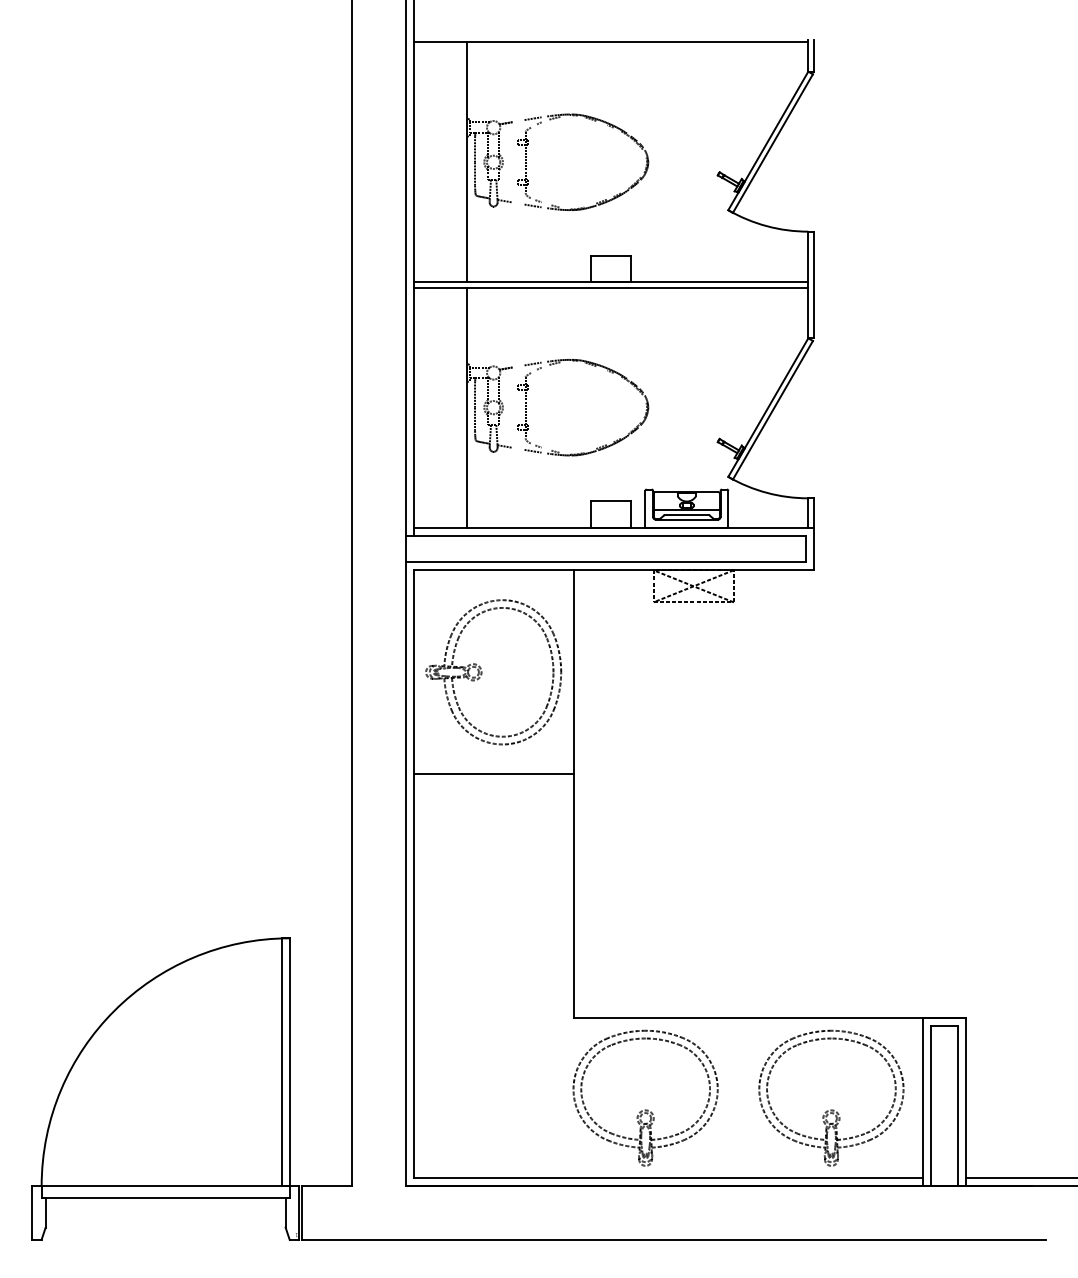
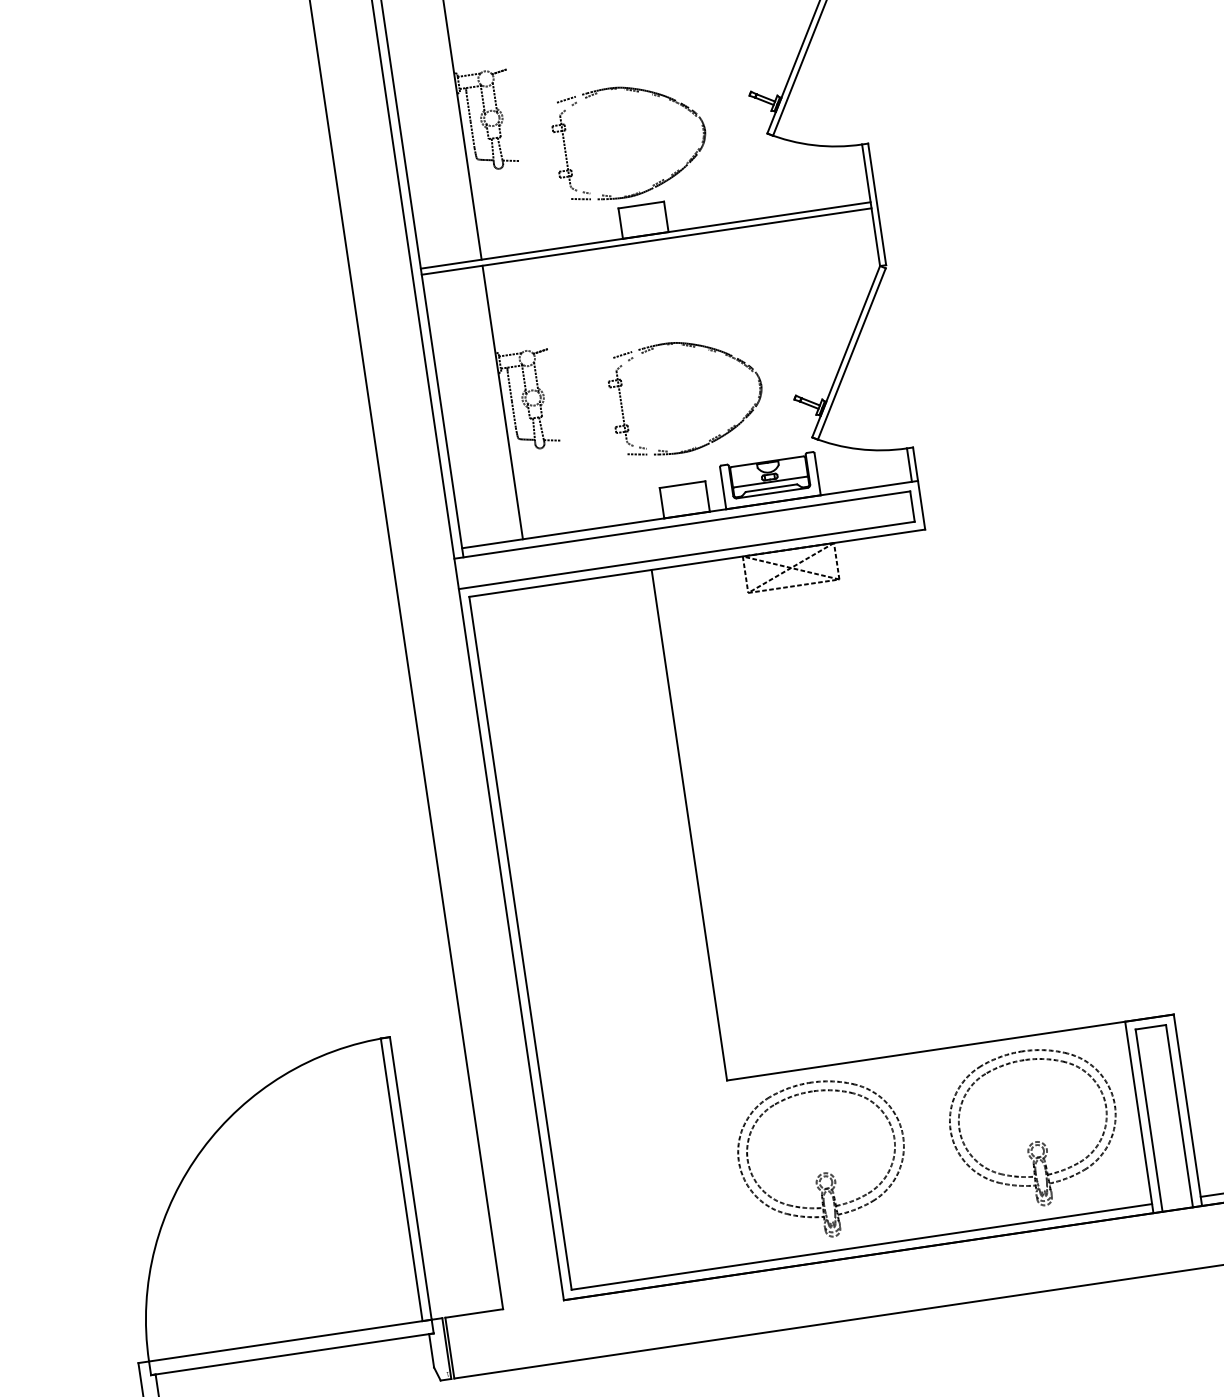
part: (594, 121) -> (636, 92), moved
part: (599, 446) -> (712, 437), moved
part: (482, 672) -> (564, 701), removed
line: (493, 774) -> (594, 816), removed

